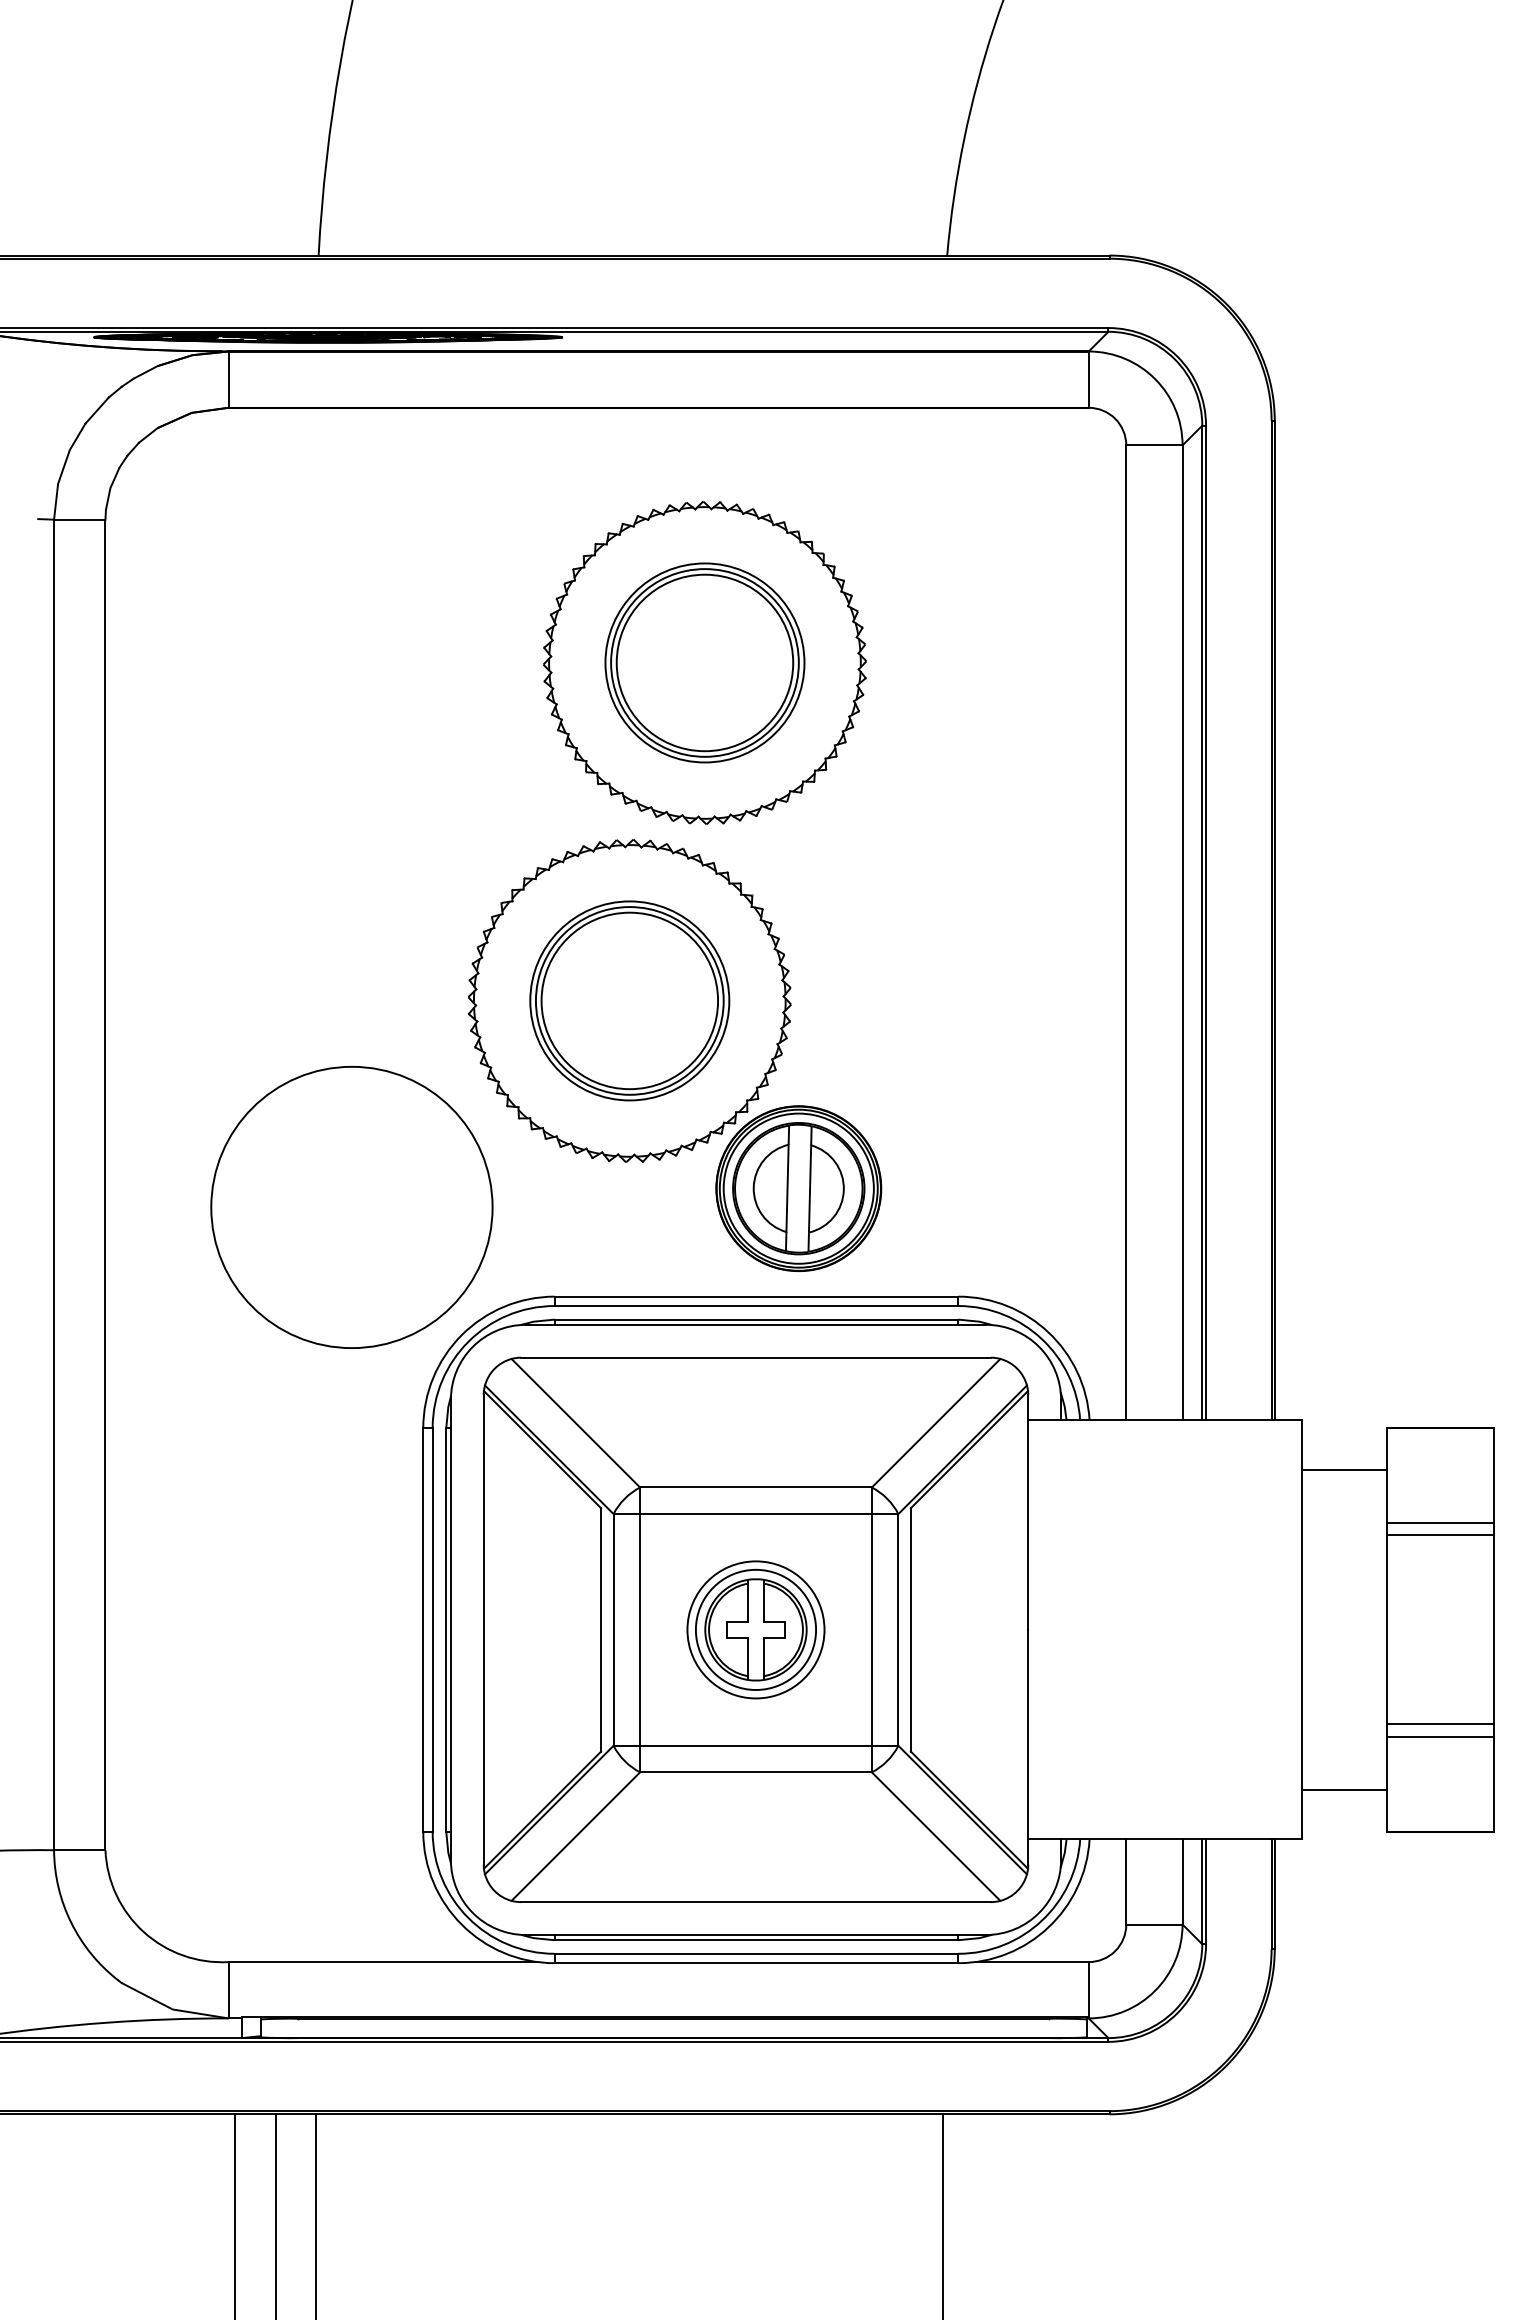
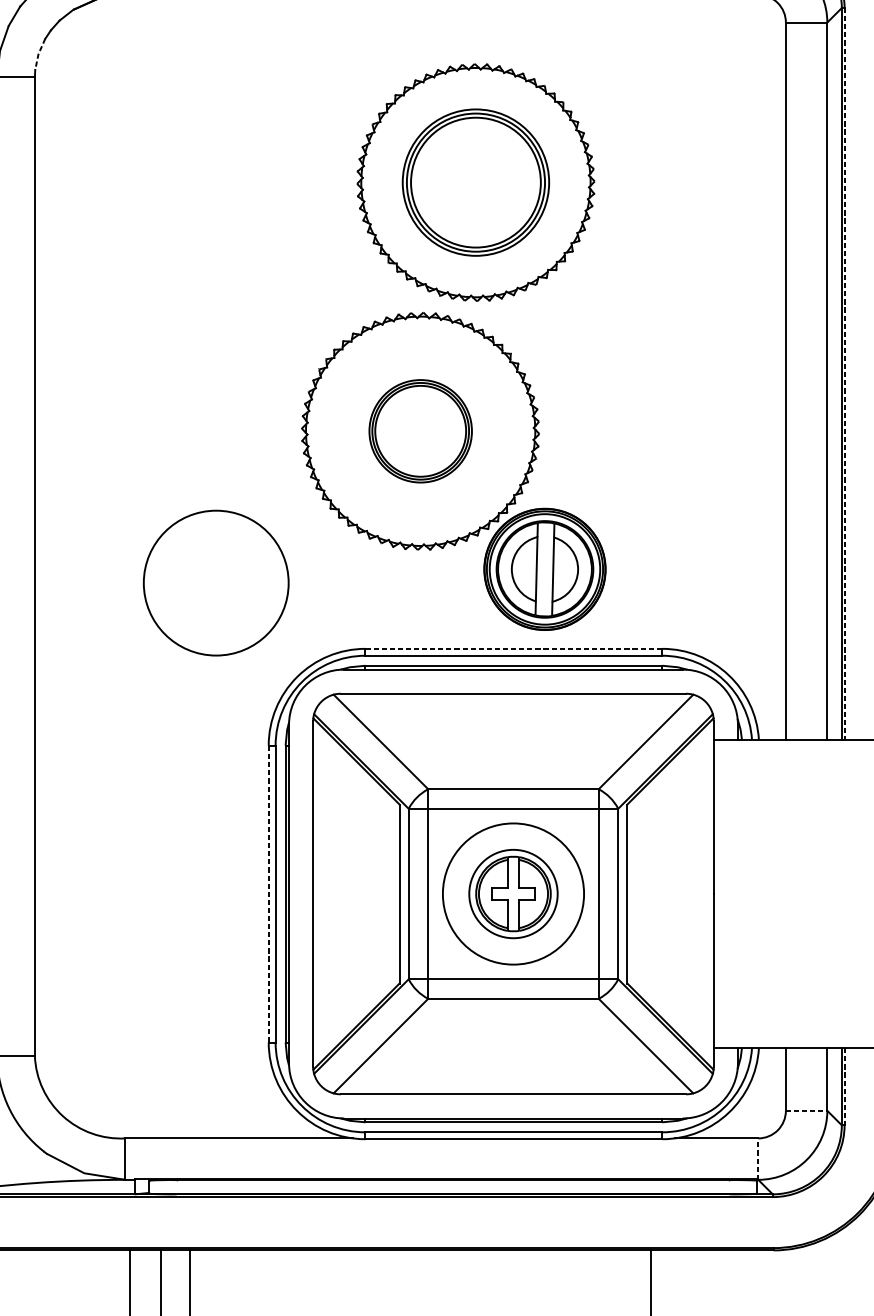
line: (110, 488) -> (38, 54), solid -> dashed
line: (1206, 923) -> (844, 374), solid -> dashed
part: (629, 1000) -> (420, 430), size x0.7
circle: (351, 1206) -> (215, 582), size x0.7
line: (756, 1296) -> (513, 648), solid -> dashed
line: (423, 1629) -> (268, 893), solid -> dashed
circle: (755, 1629) -> (513, 893), size x1.4
line: (1206, 1892) -> (844, 1087), solid -> dashed
line: (1154, 1924) -> (806, 1110), solid -> dashed
line: (1088, 1989) -> (758, 1158), solid -> dashed

